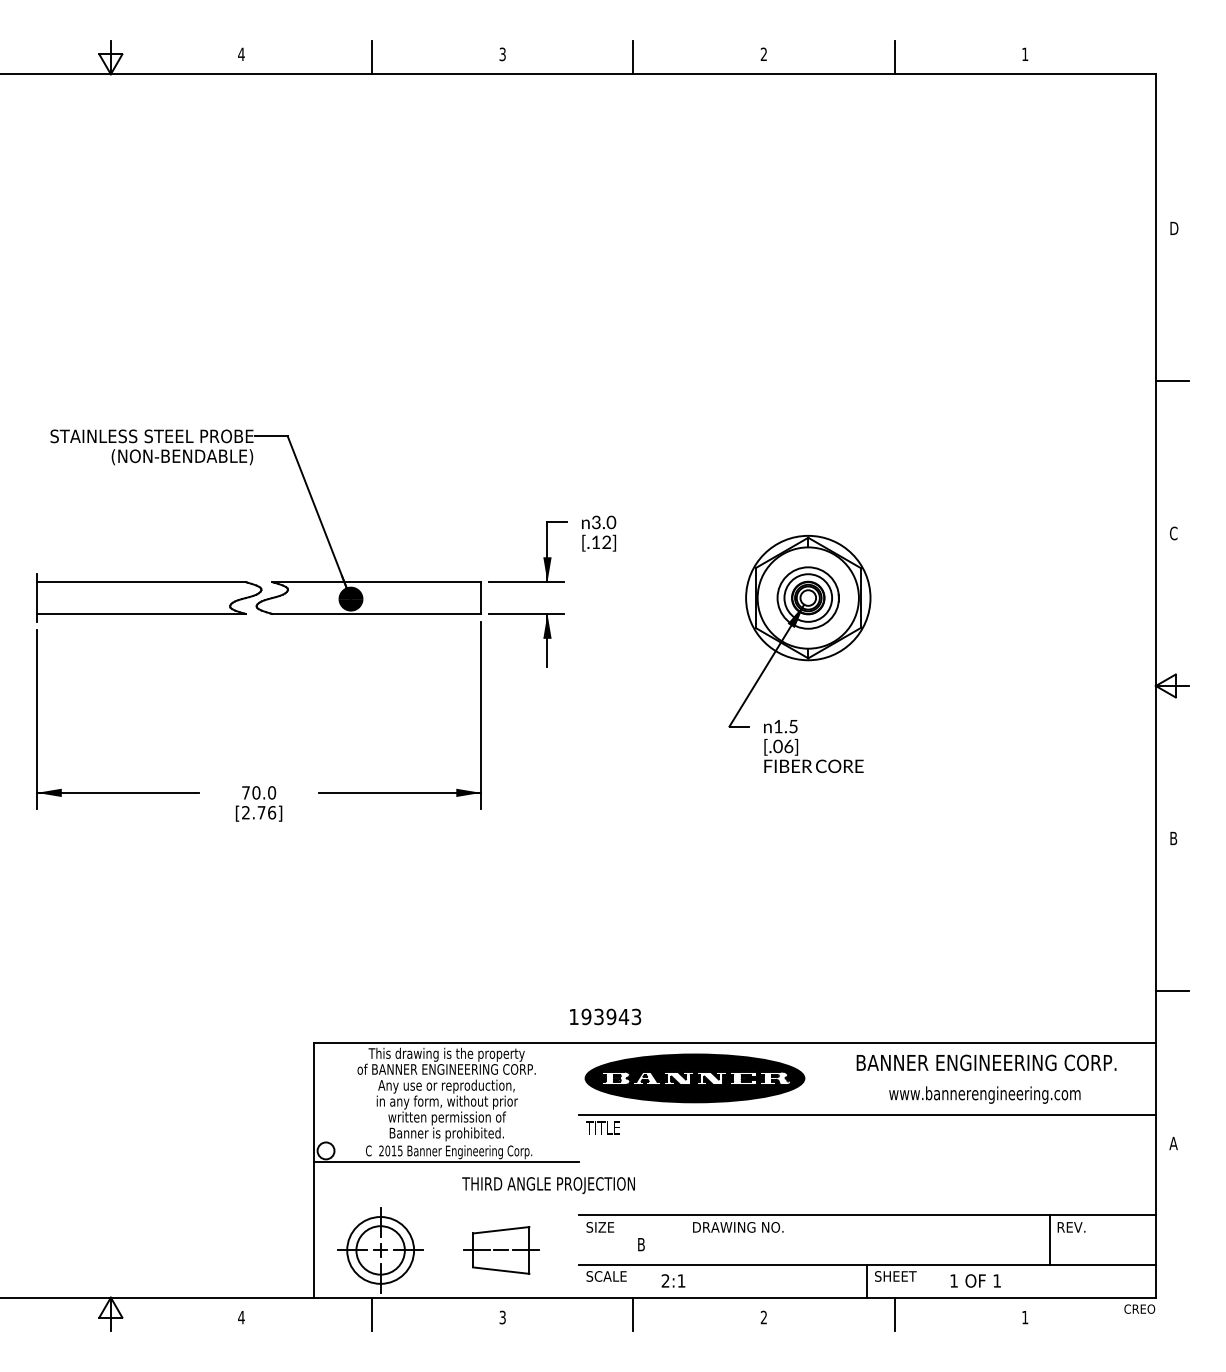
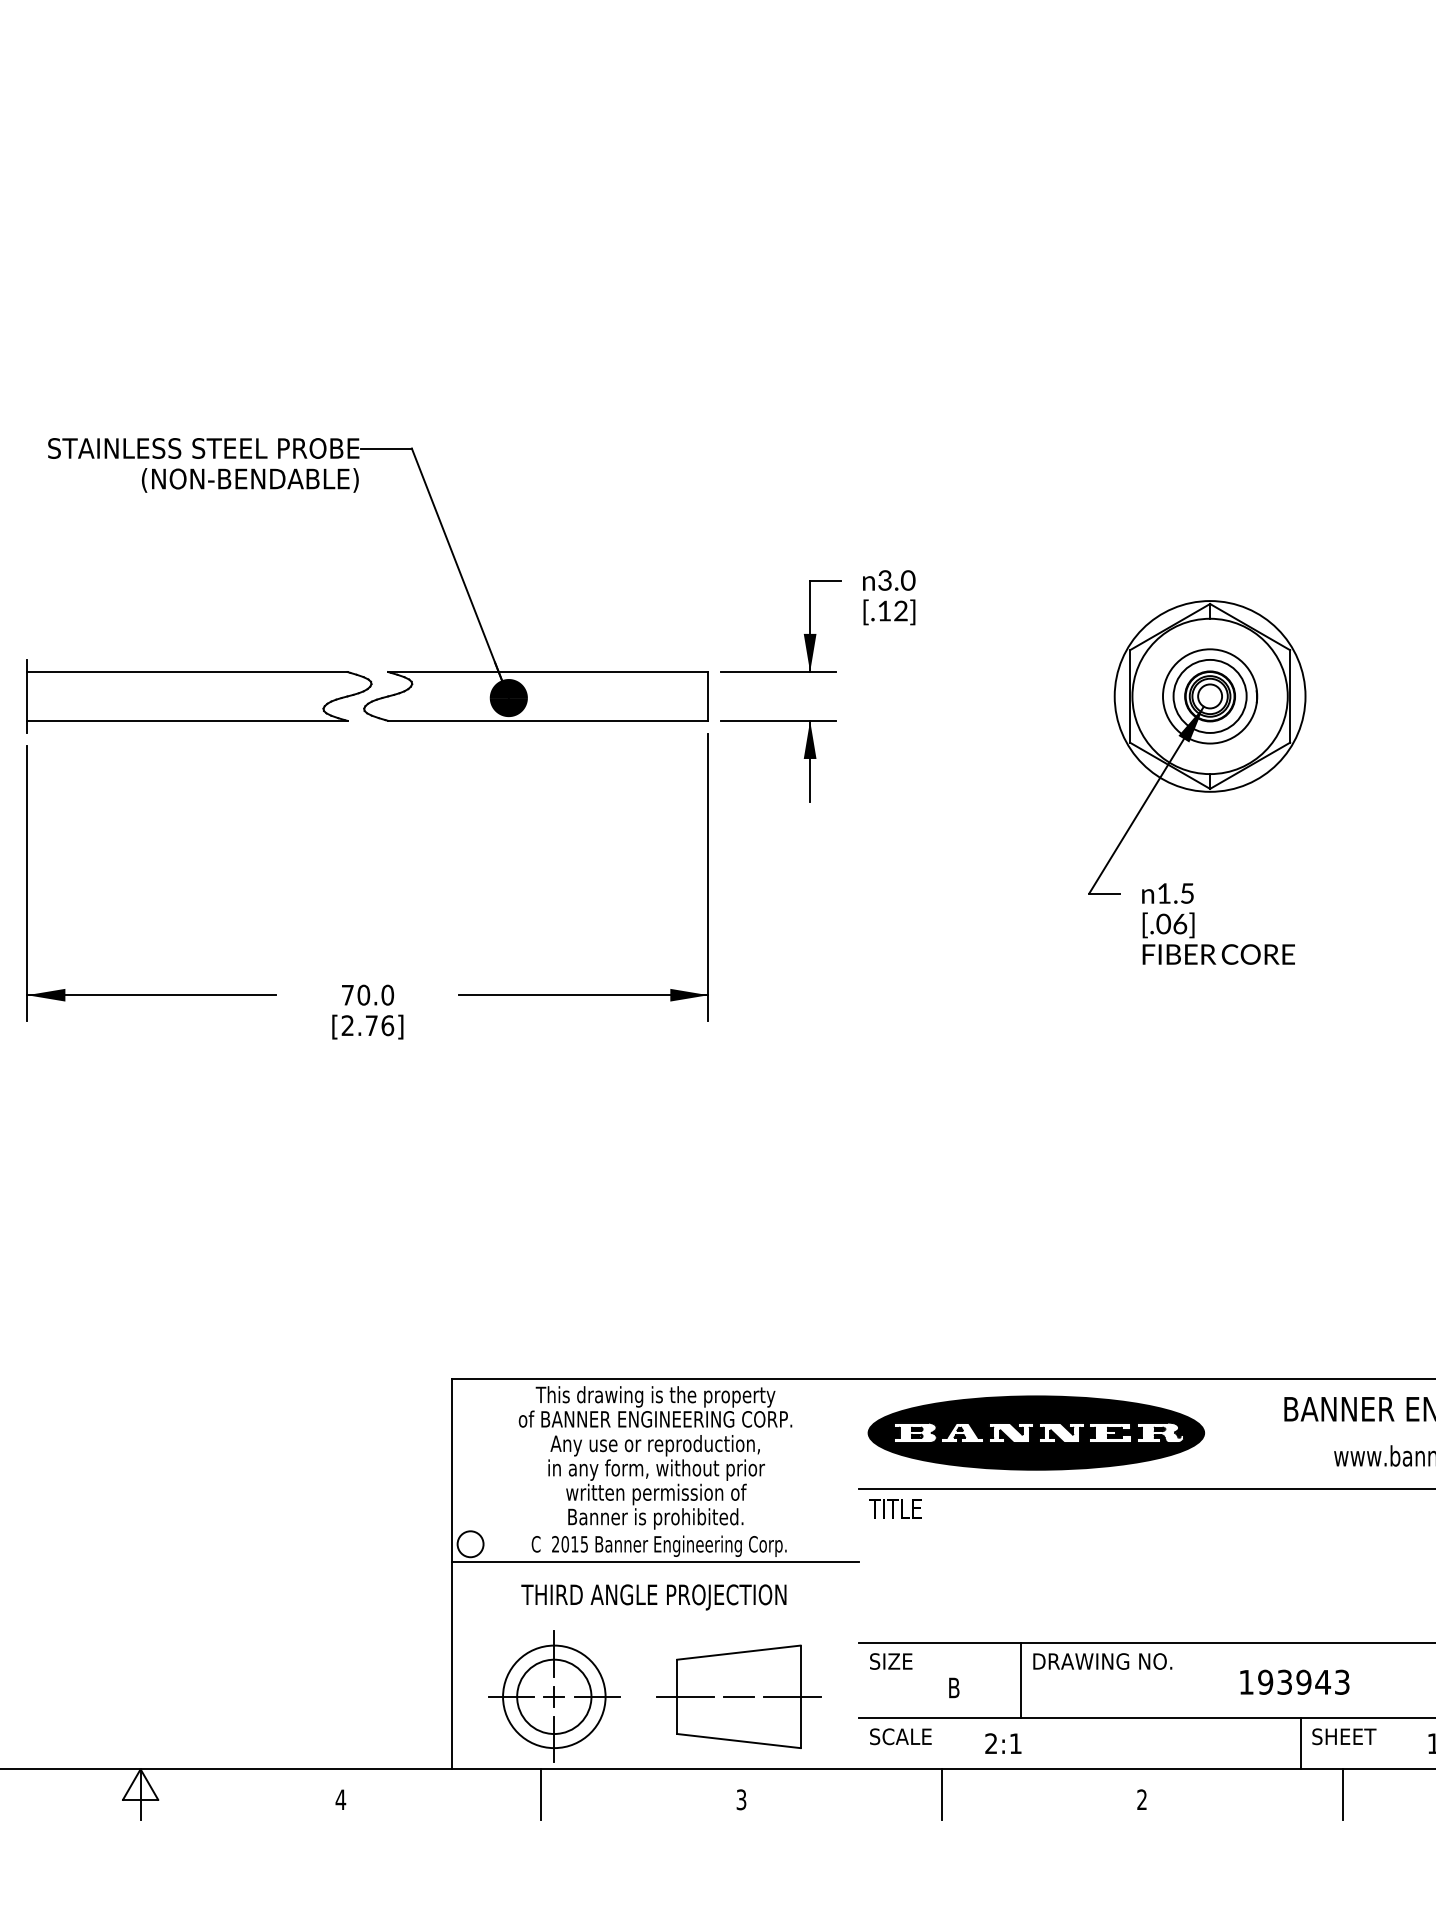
text: (605, 1016) -> (1294, 1681), moved
text: (548, 1185) -> (653, 1597), moved
line: (685, 1239) -> (1021, 1680), added
part: (501, 1250) -> (739, 1696), size x1.43

